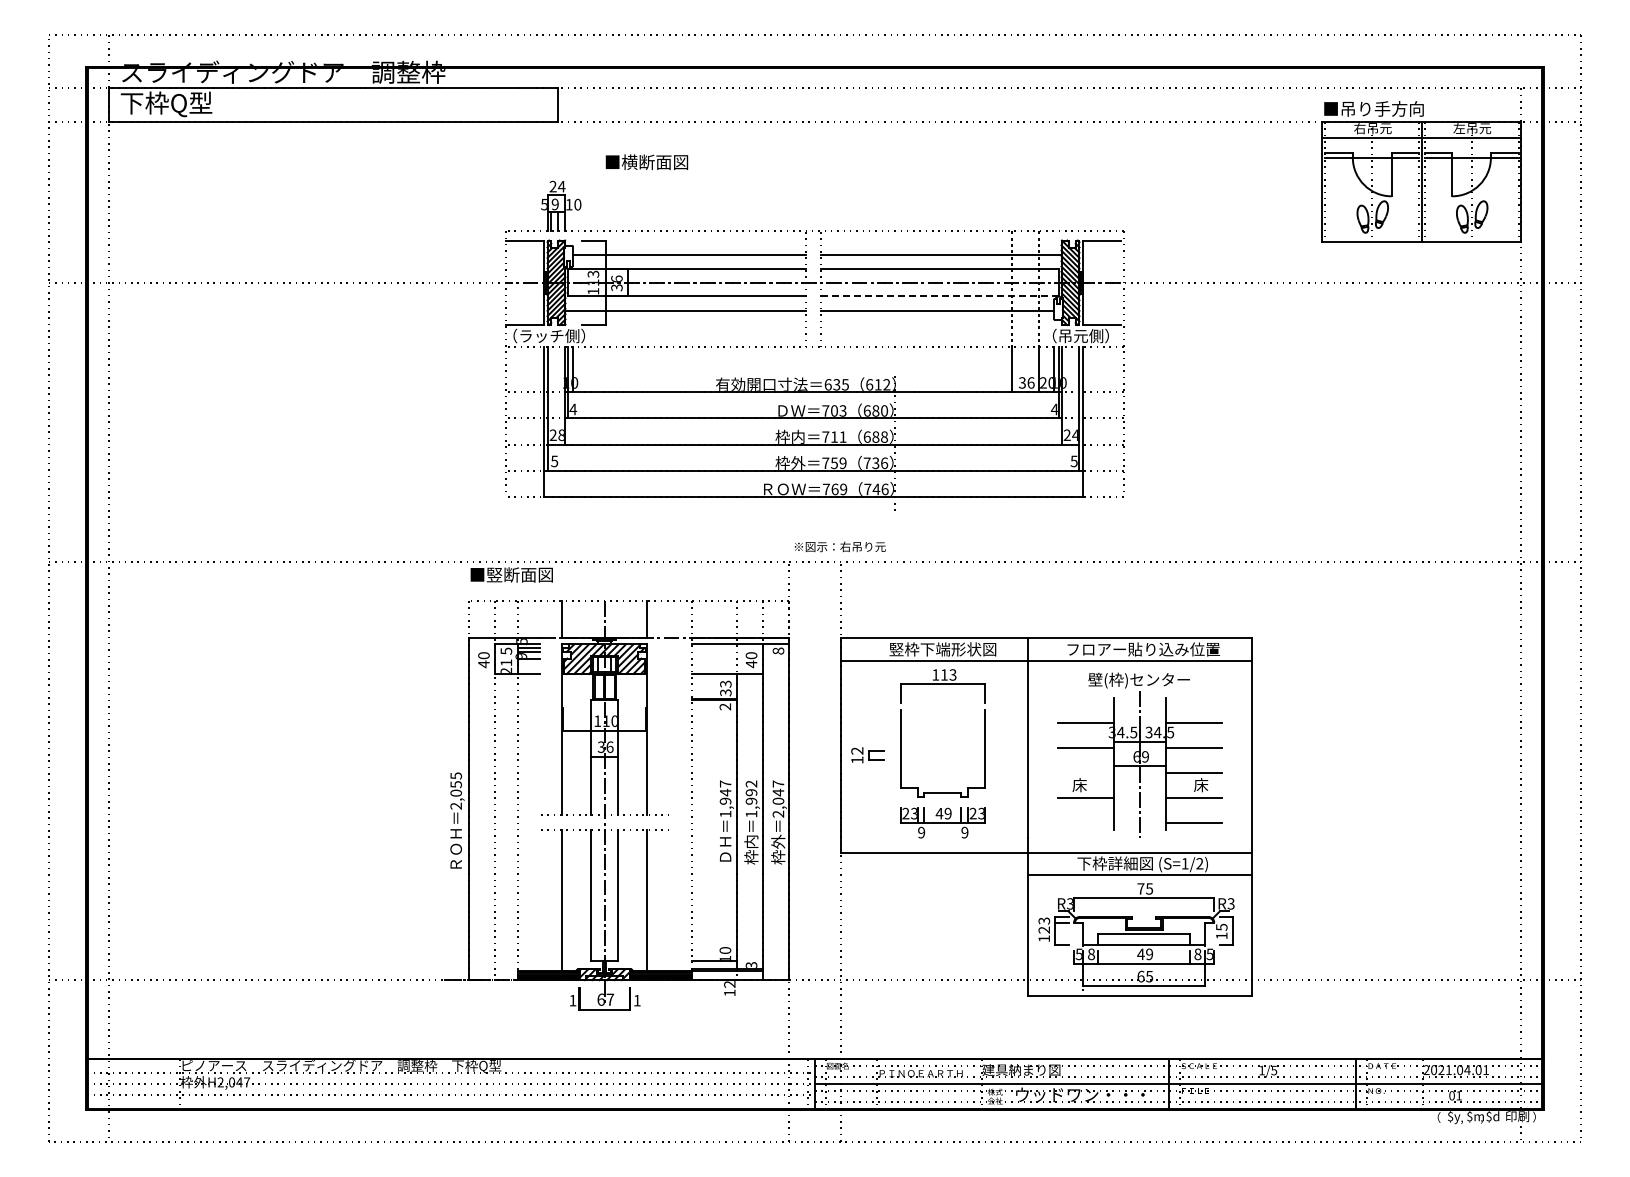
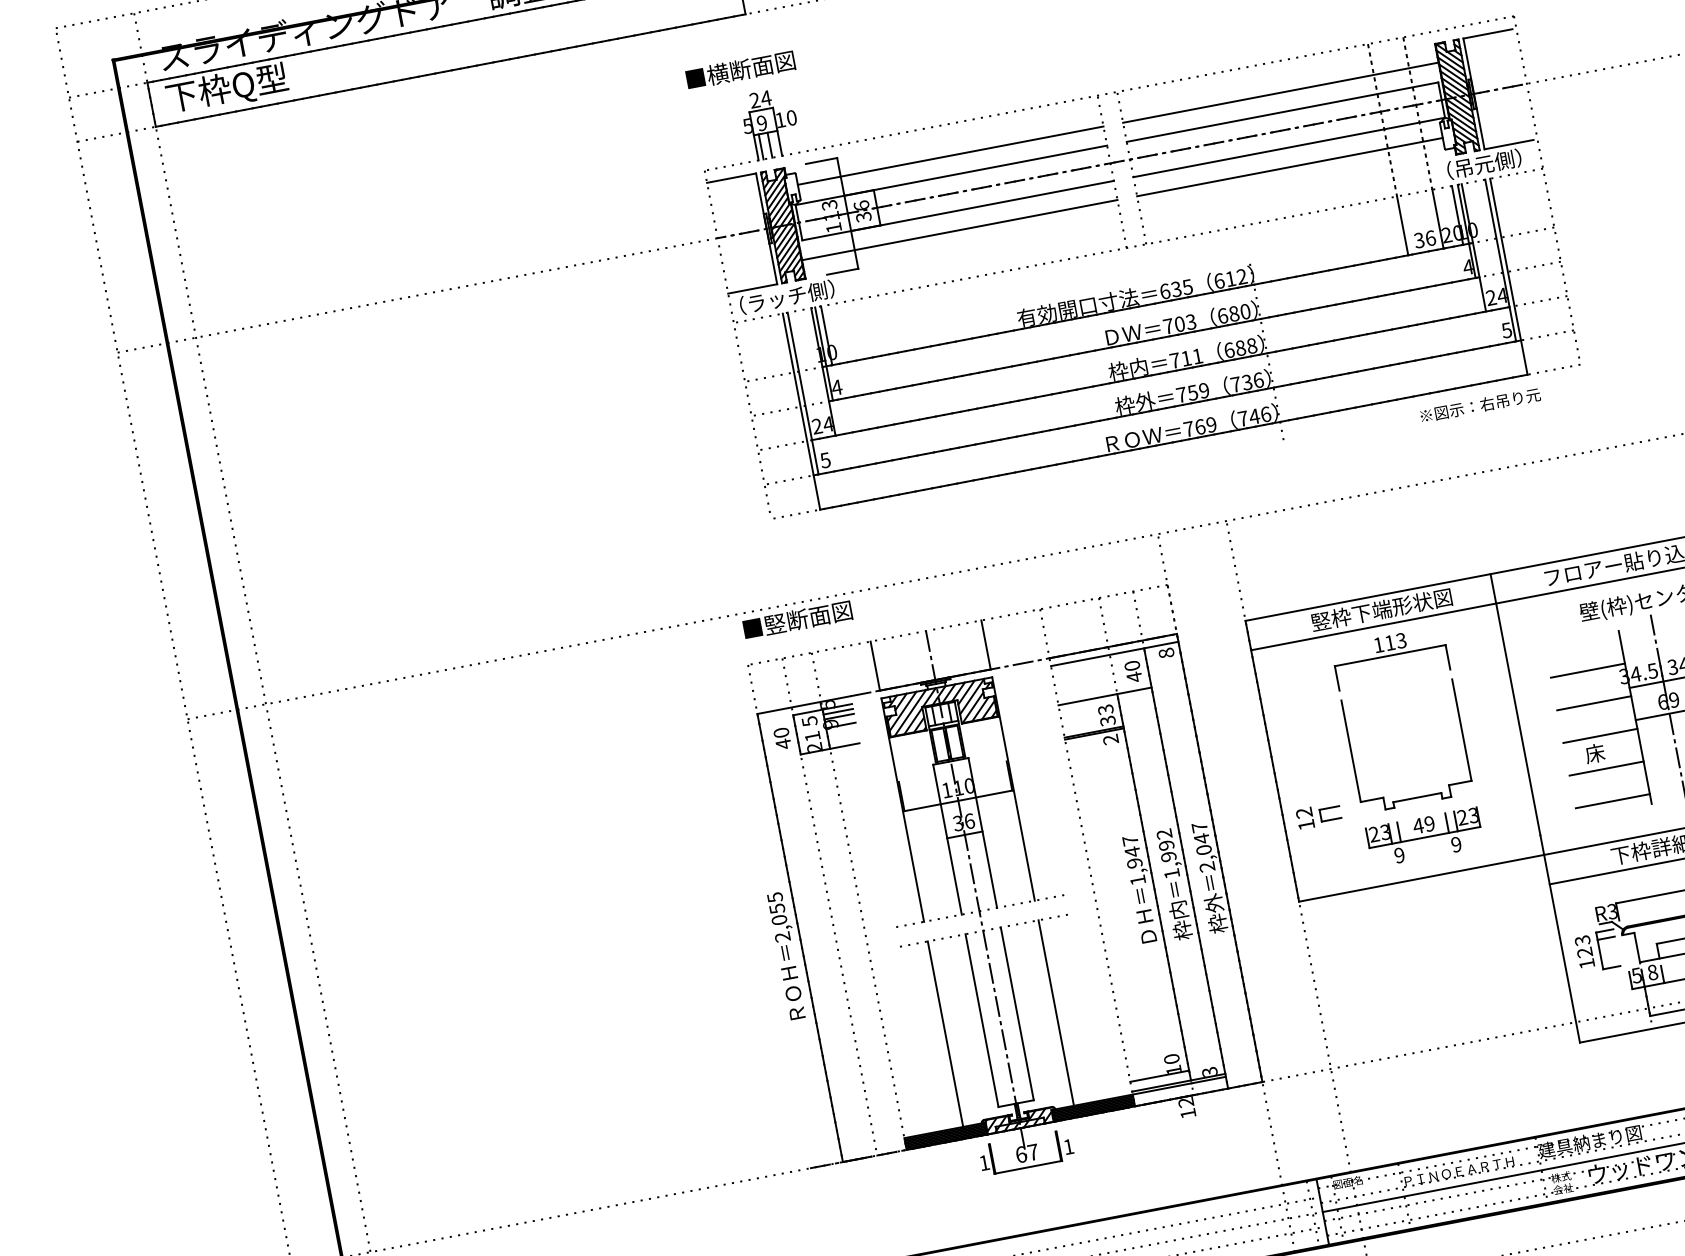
text: (646, 161) -> (739, 69), moved
line: (939, 296) -> (1288, 147), dashed -> solid
text: (560, 435) -> (826, 424), 28 -> 24
text: (839, 546) -> (1479, 405), moved
part: (867, 755) -> (1318, 816), moved
line: (1085, 772) -> (1599, 735), added
line: (1085, 822) -> (1612, 801), added

